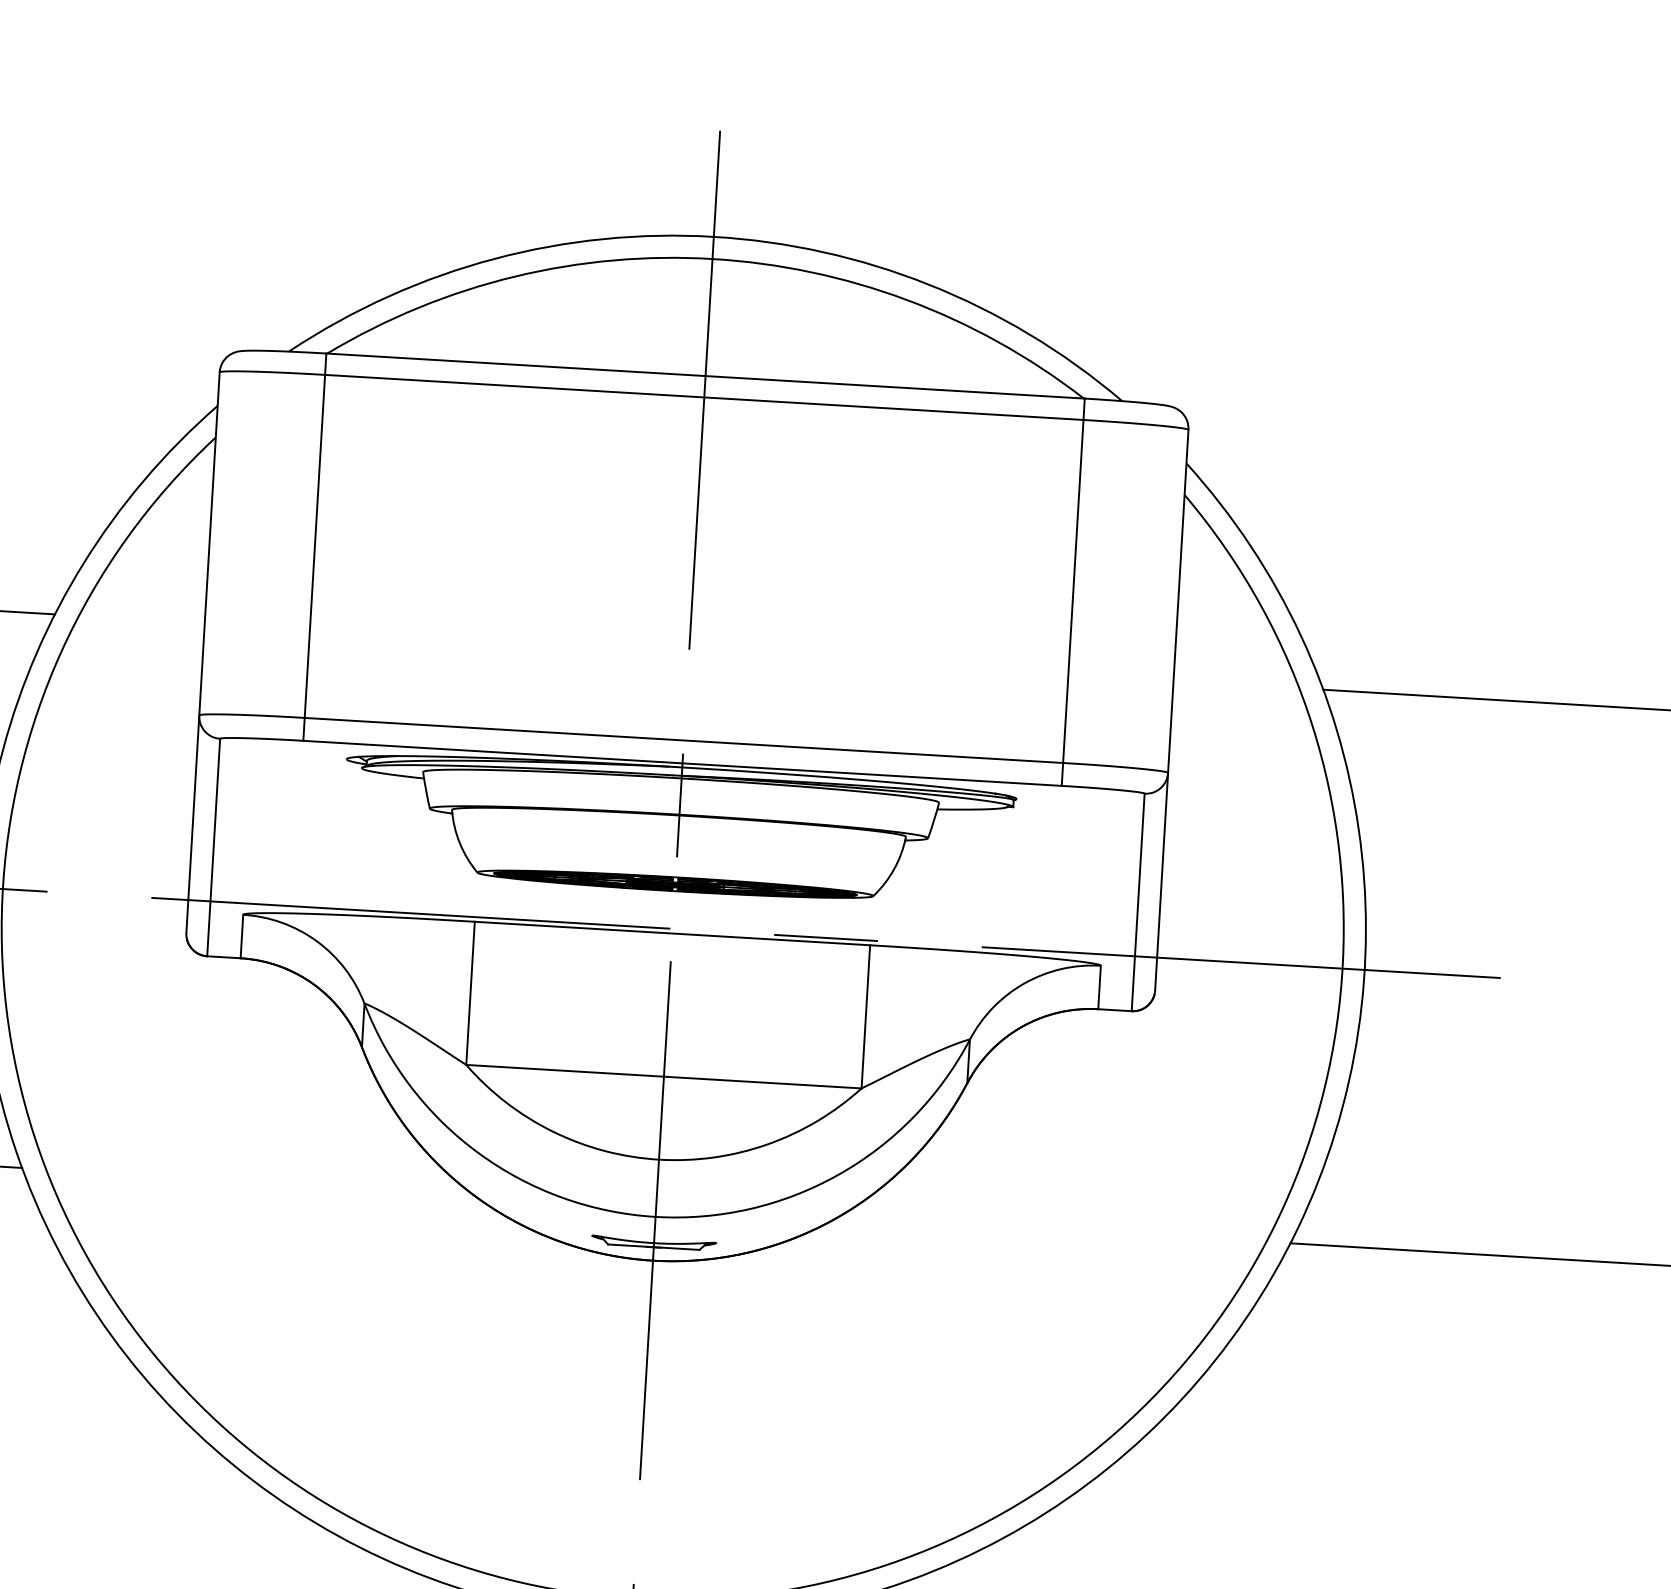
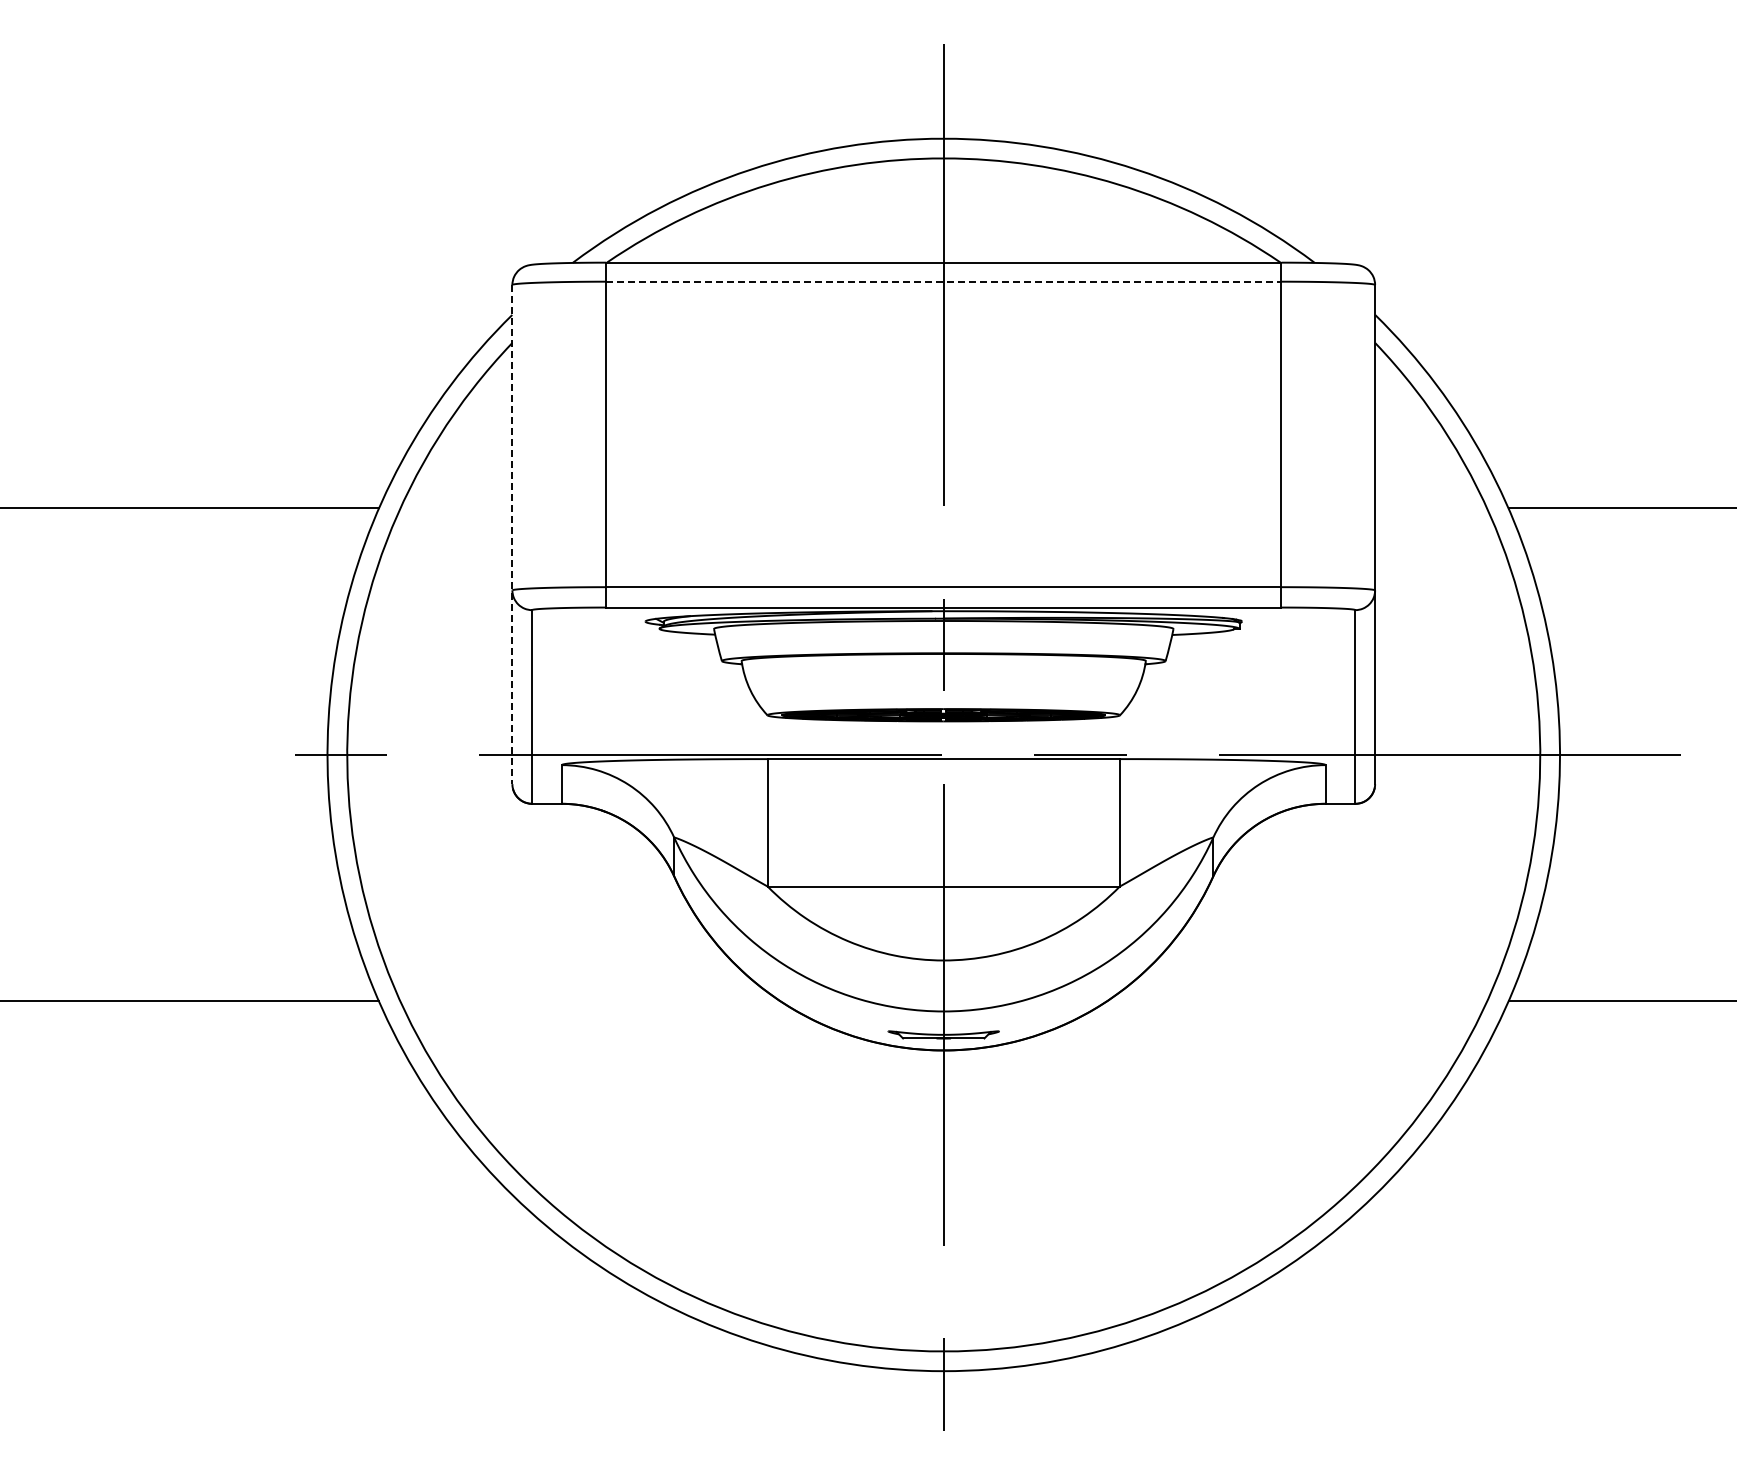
line: (704, 397) -> (943, 281), solid -> dashed
line: (203, 652) -> (512, 534), solid -> dashed

